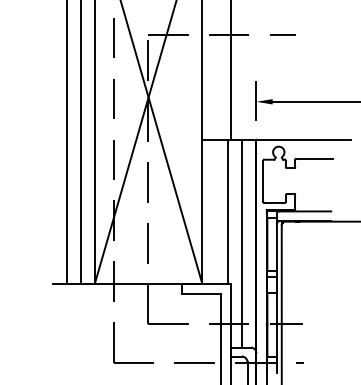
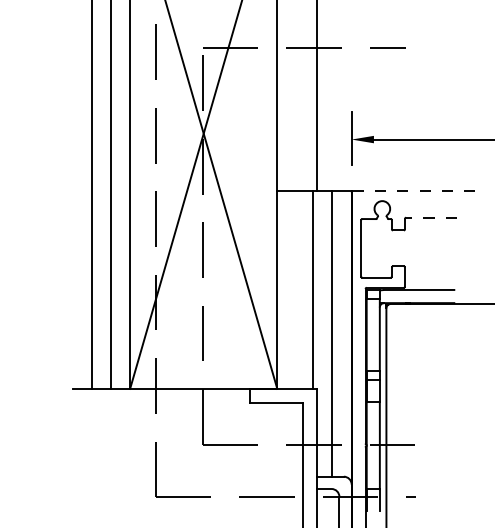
line: (304, 139) -> (417, 191), solid -> dashed
line: (314, 158) -> (431, 217), solid -> dashed

